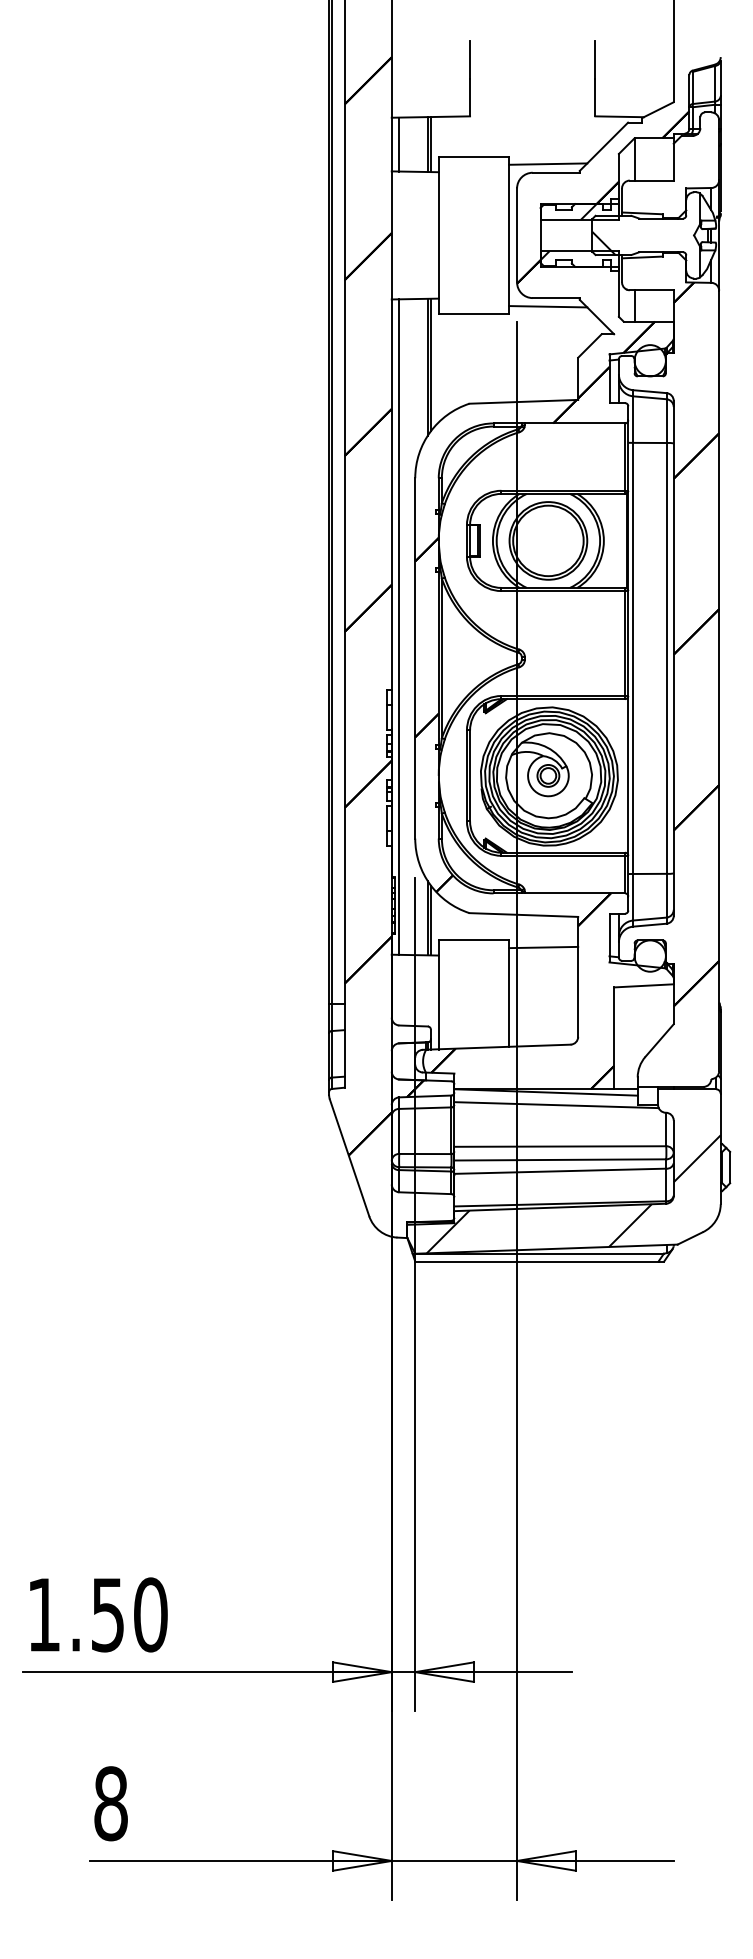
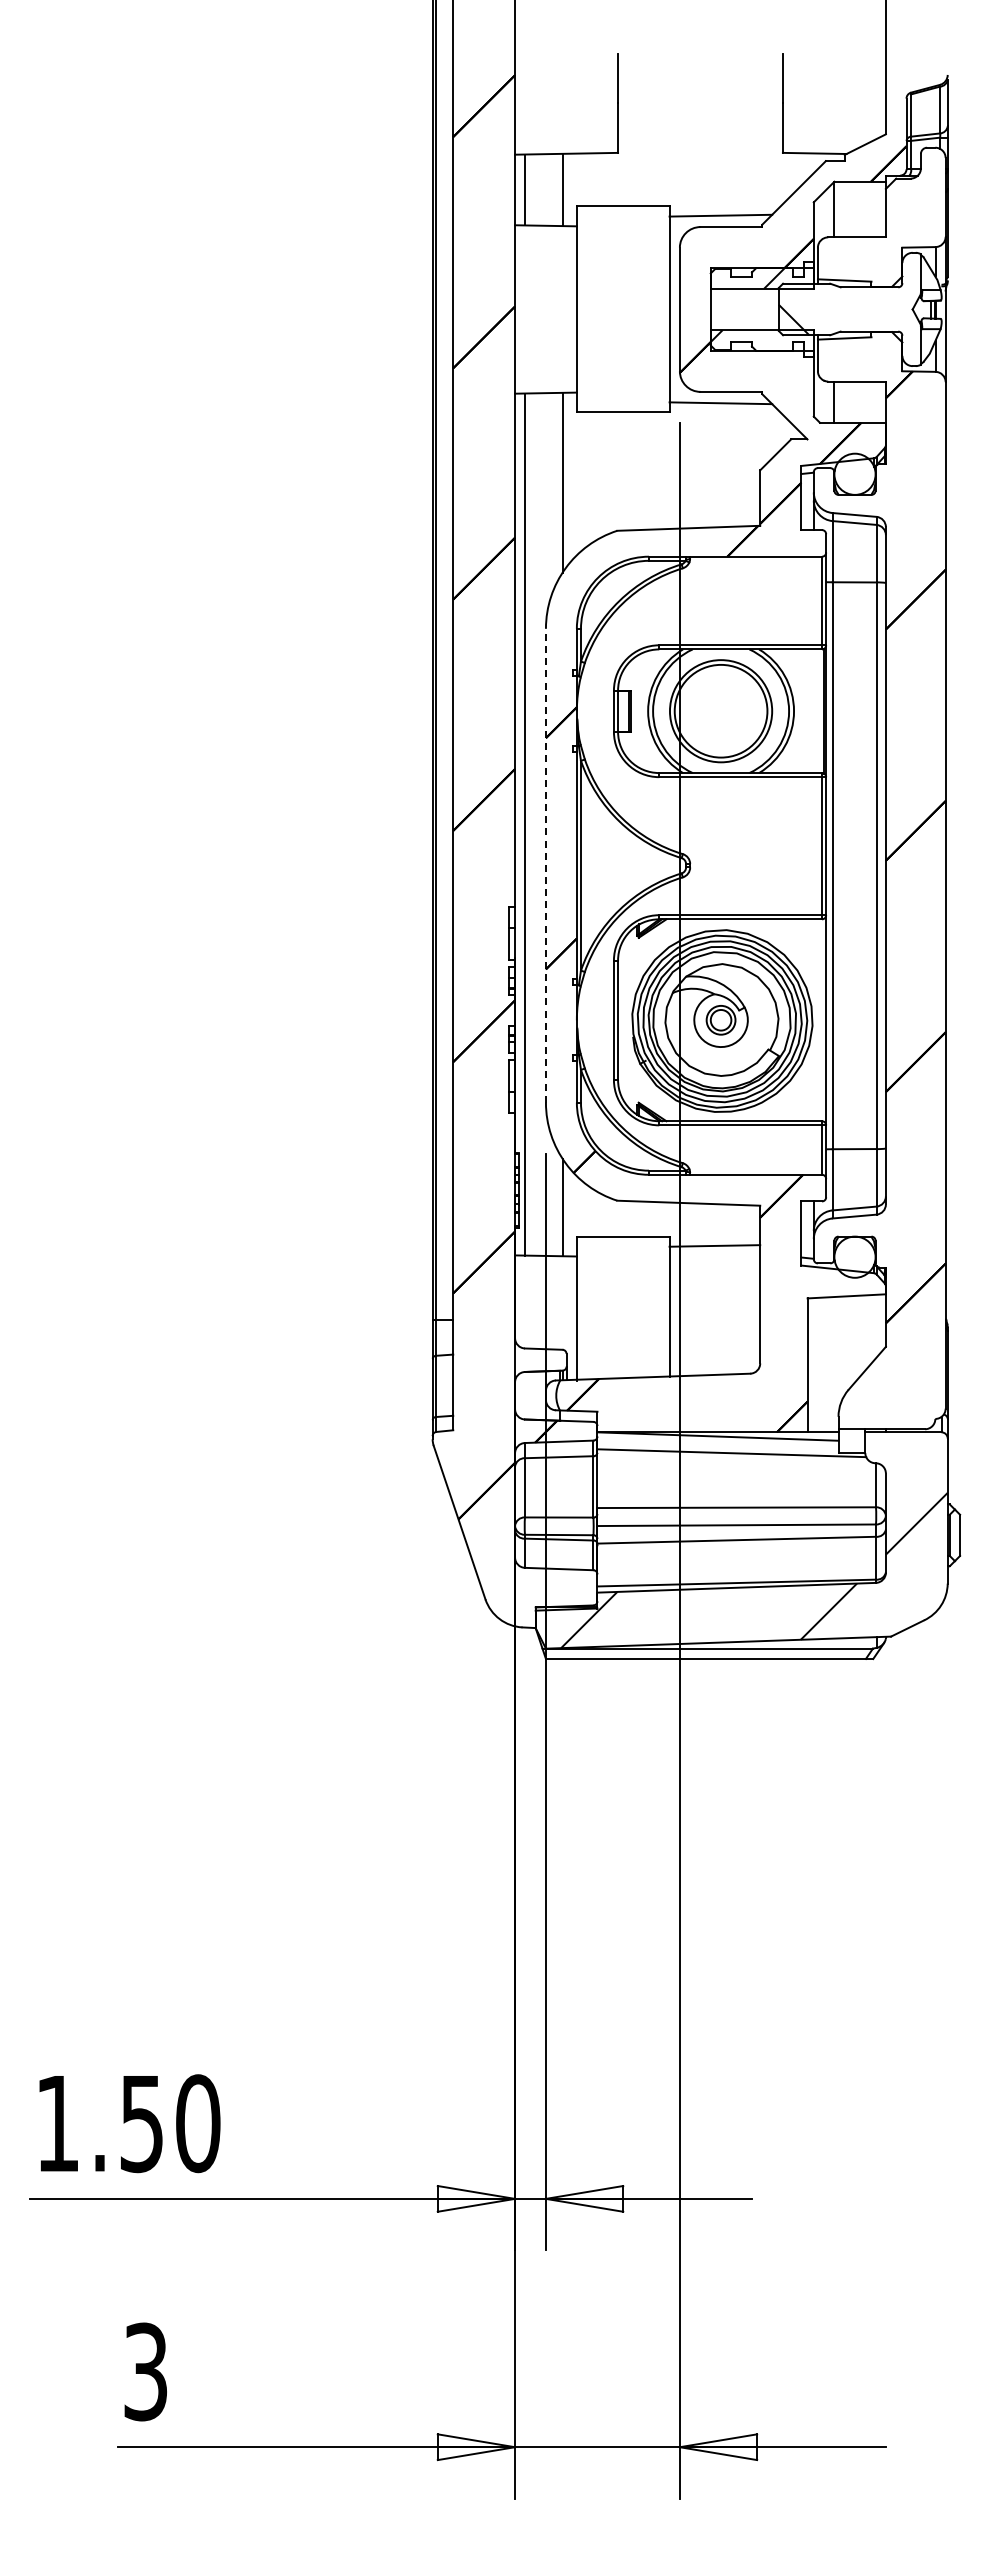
line: (430, 144) -> (566, 189), removed
line: (430, 364) -> (566, 479), removed
line: (414, 658) -> (545, 865), solid -> dashed
line: (430, 920) -> (566, 1210), removed
text: (111, 1803) -> (146, 2371), 8 -> 3

